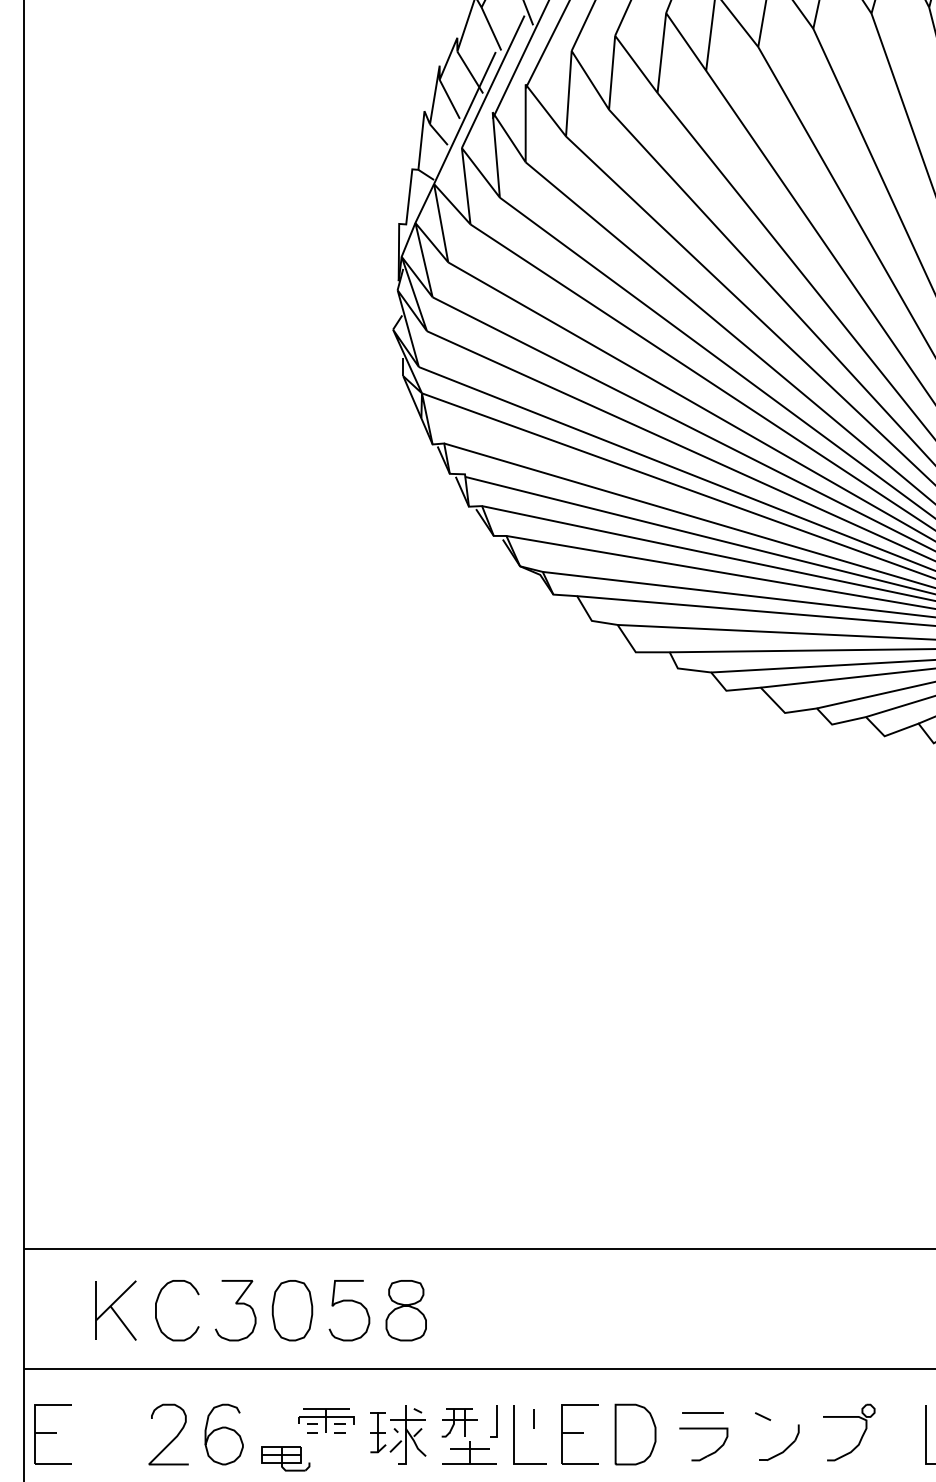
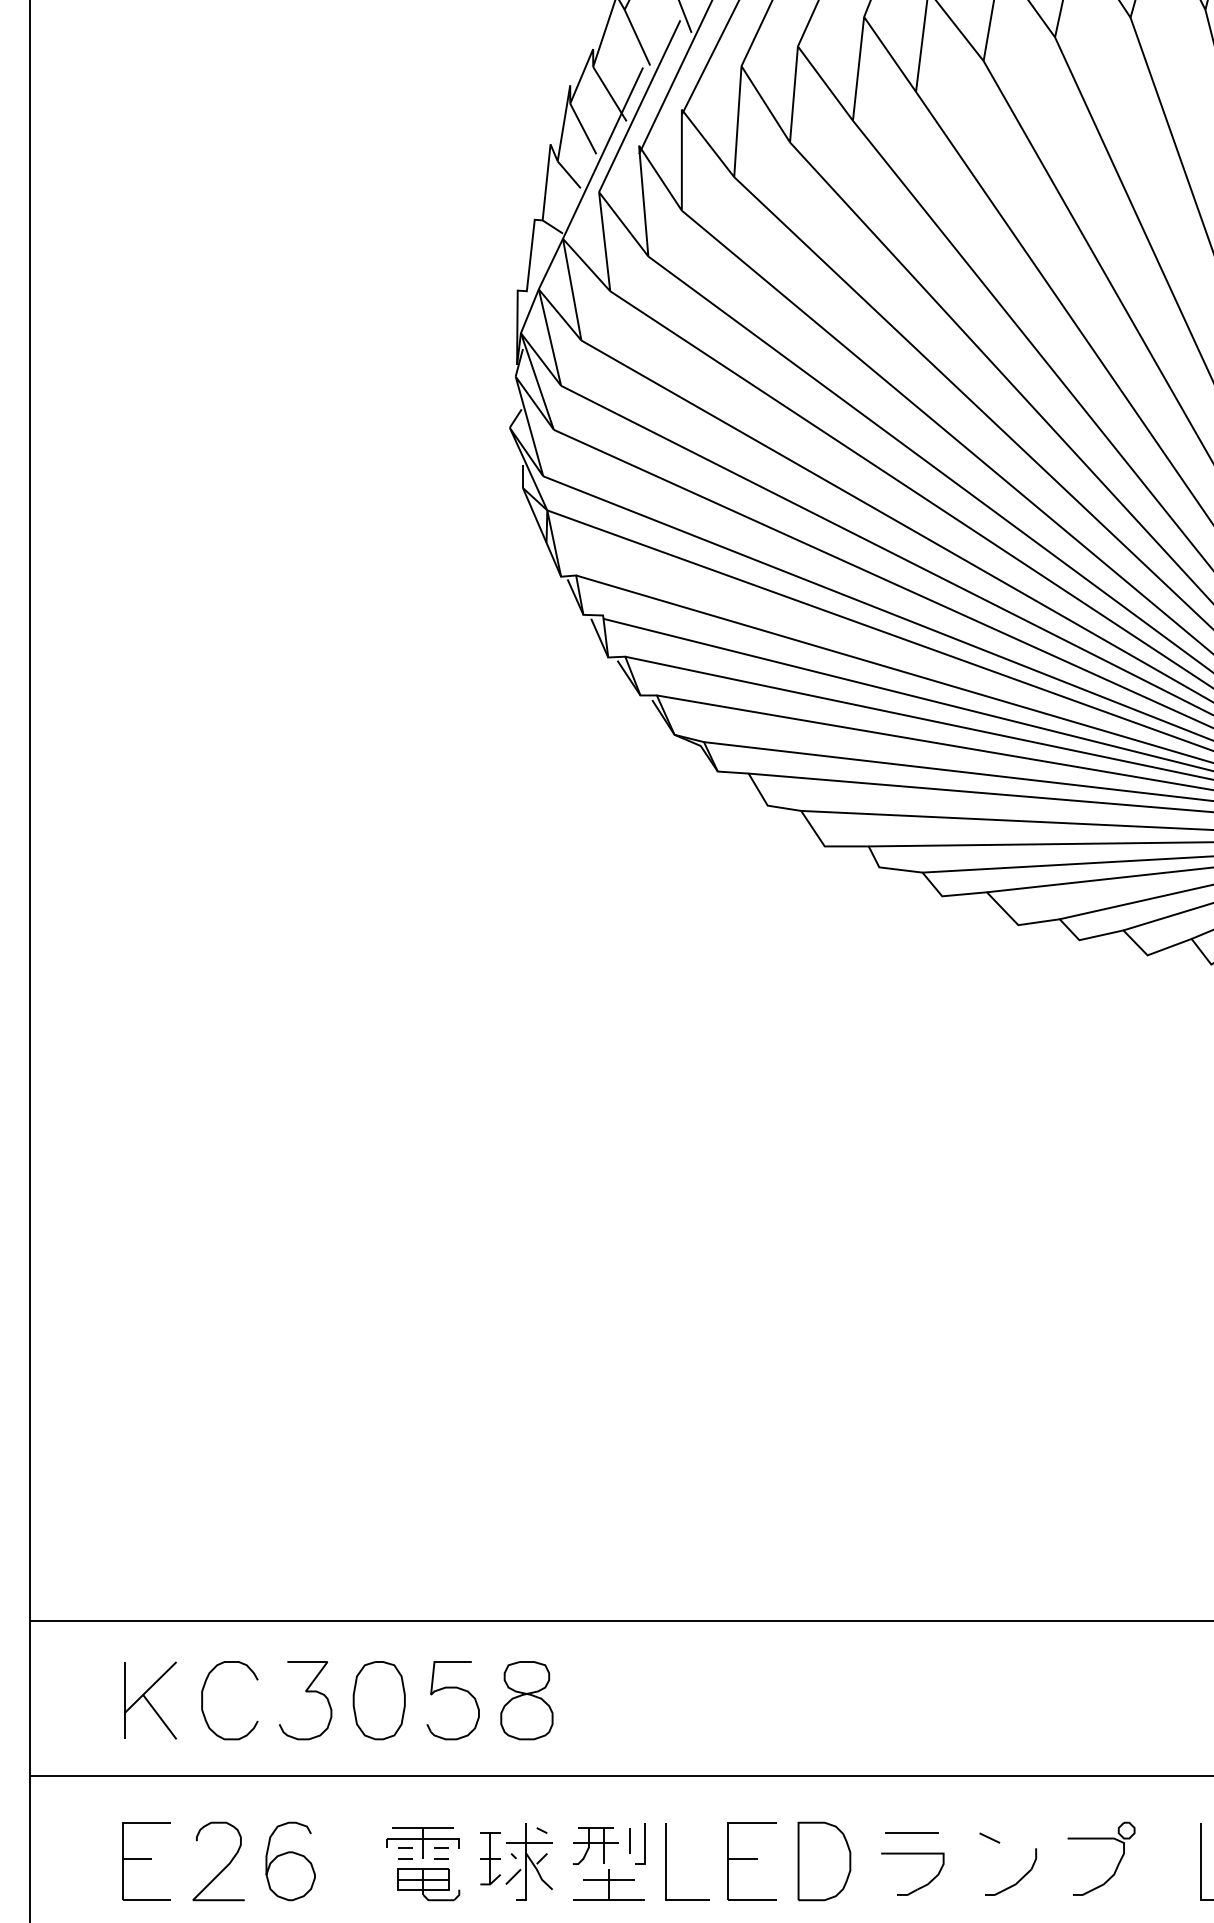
line: (533, 1418) -> (629, 1840), moved
part: (52, 1434) -> (146, 1861), moved
part: (285, 1458) -> (428, 1884), moved

